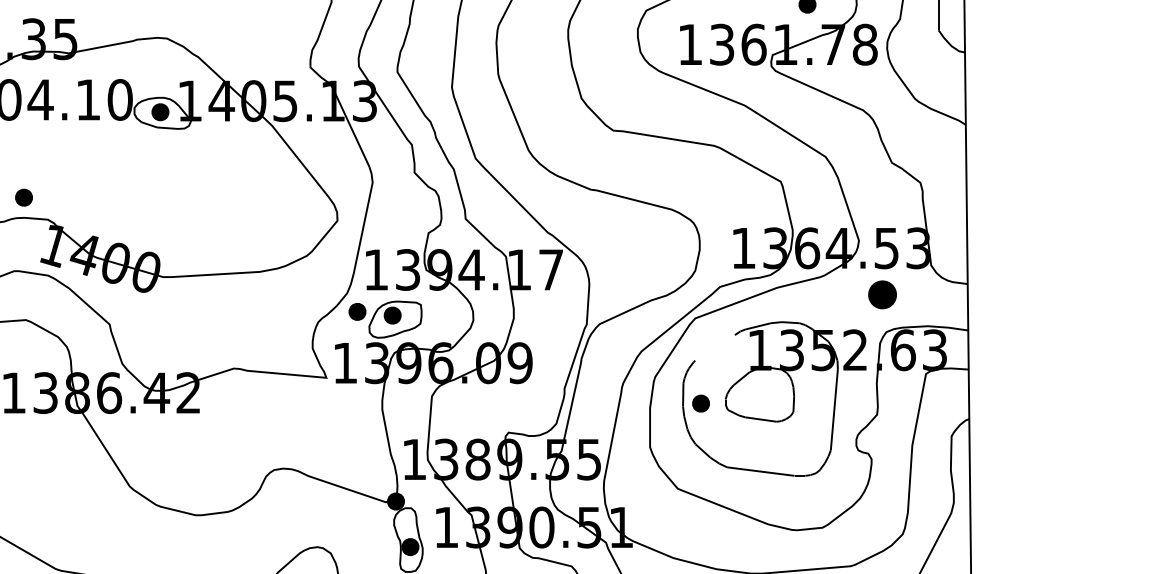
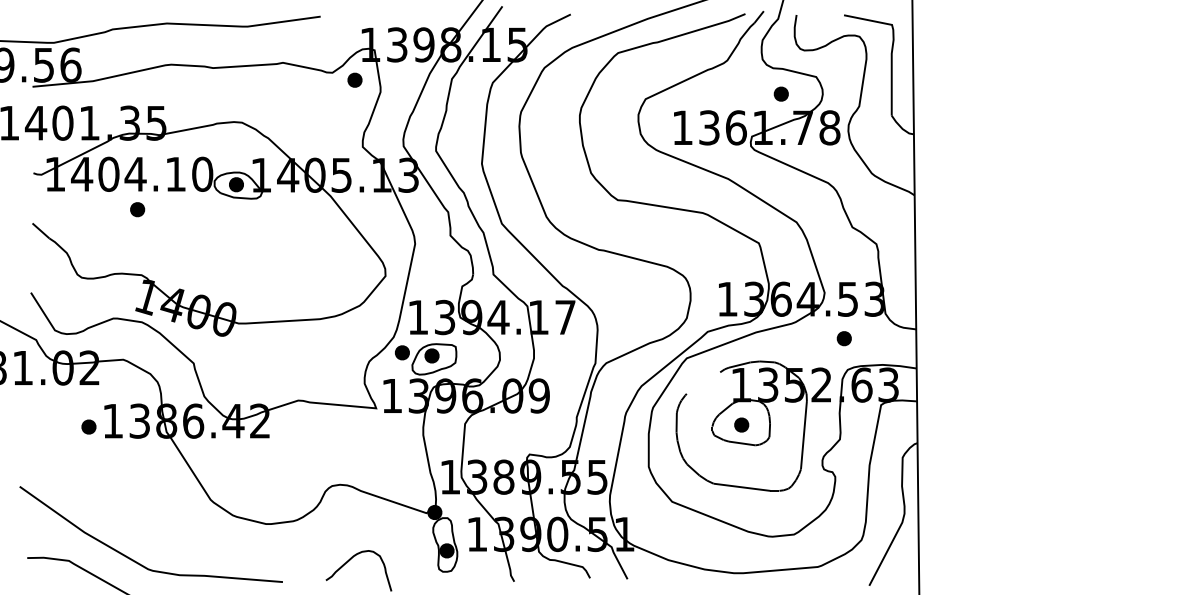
part: (23, 197) -> (137, 209), moved
part: (881, 294) -> (843, 338), size x0.62
part: (700, 402) -> (741, 424), moved

